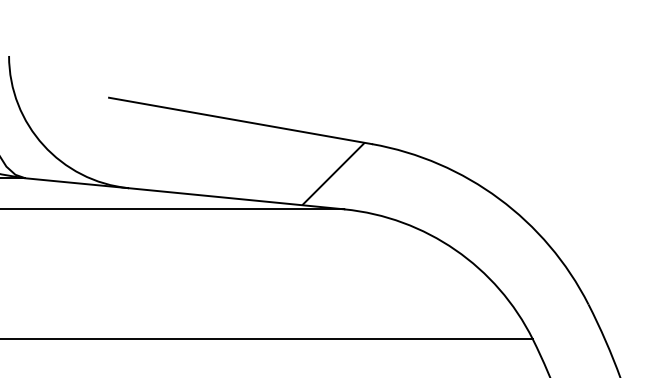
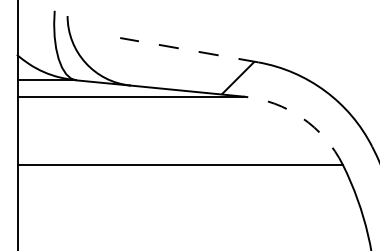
line: (239, 121) -> (188, 50), solid -> dashed
arc: (455, 250) -> (302, 118), solid -> dashed

